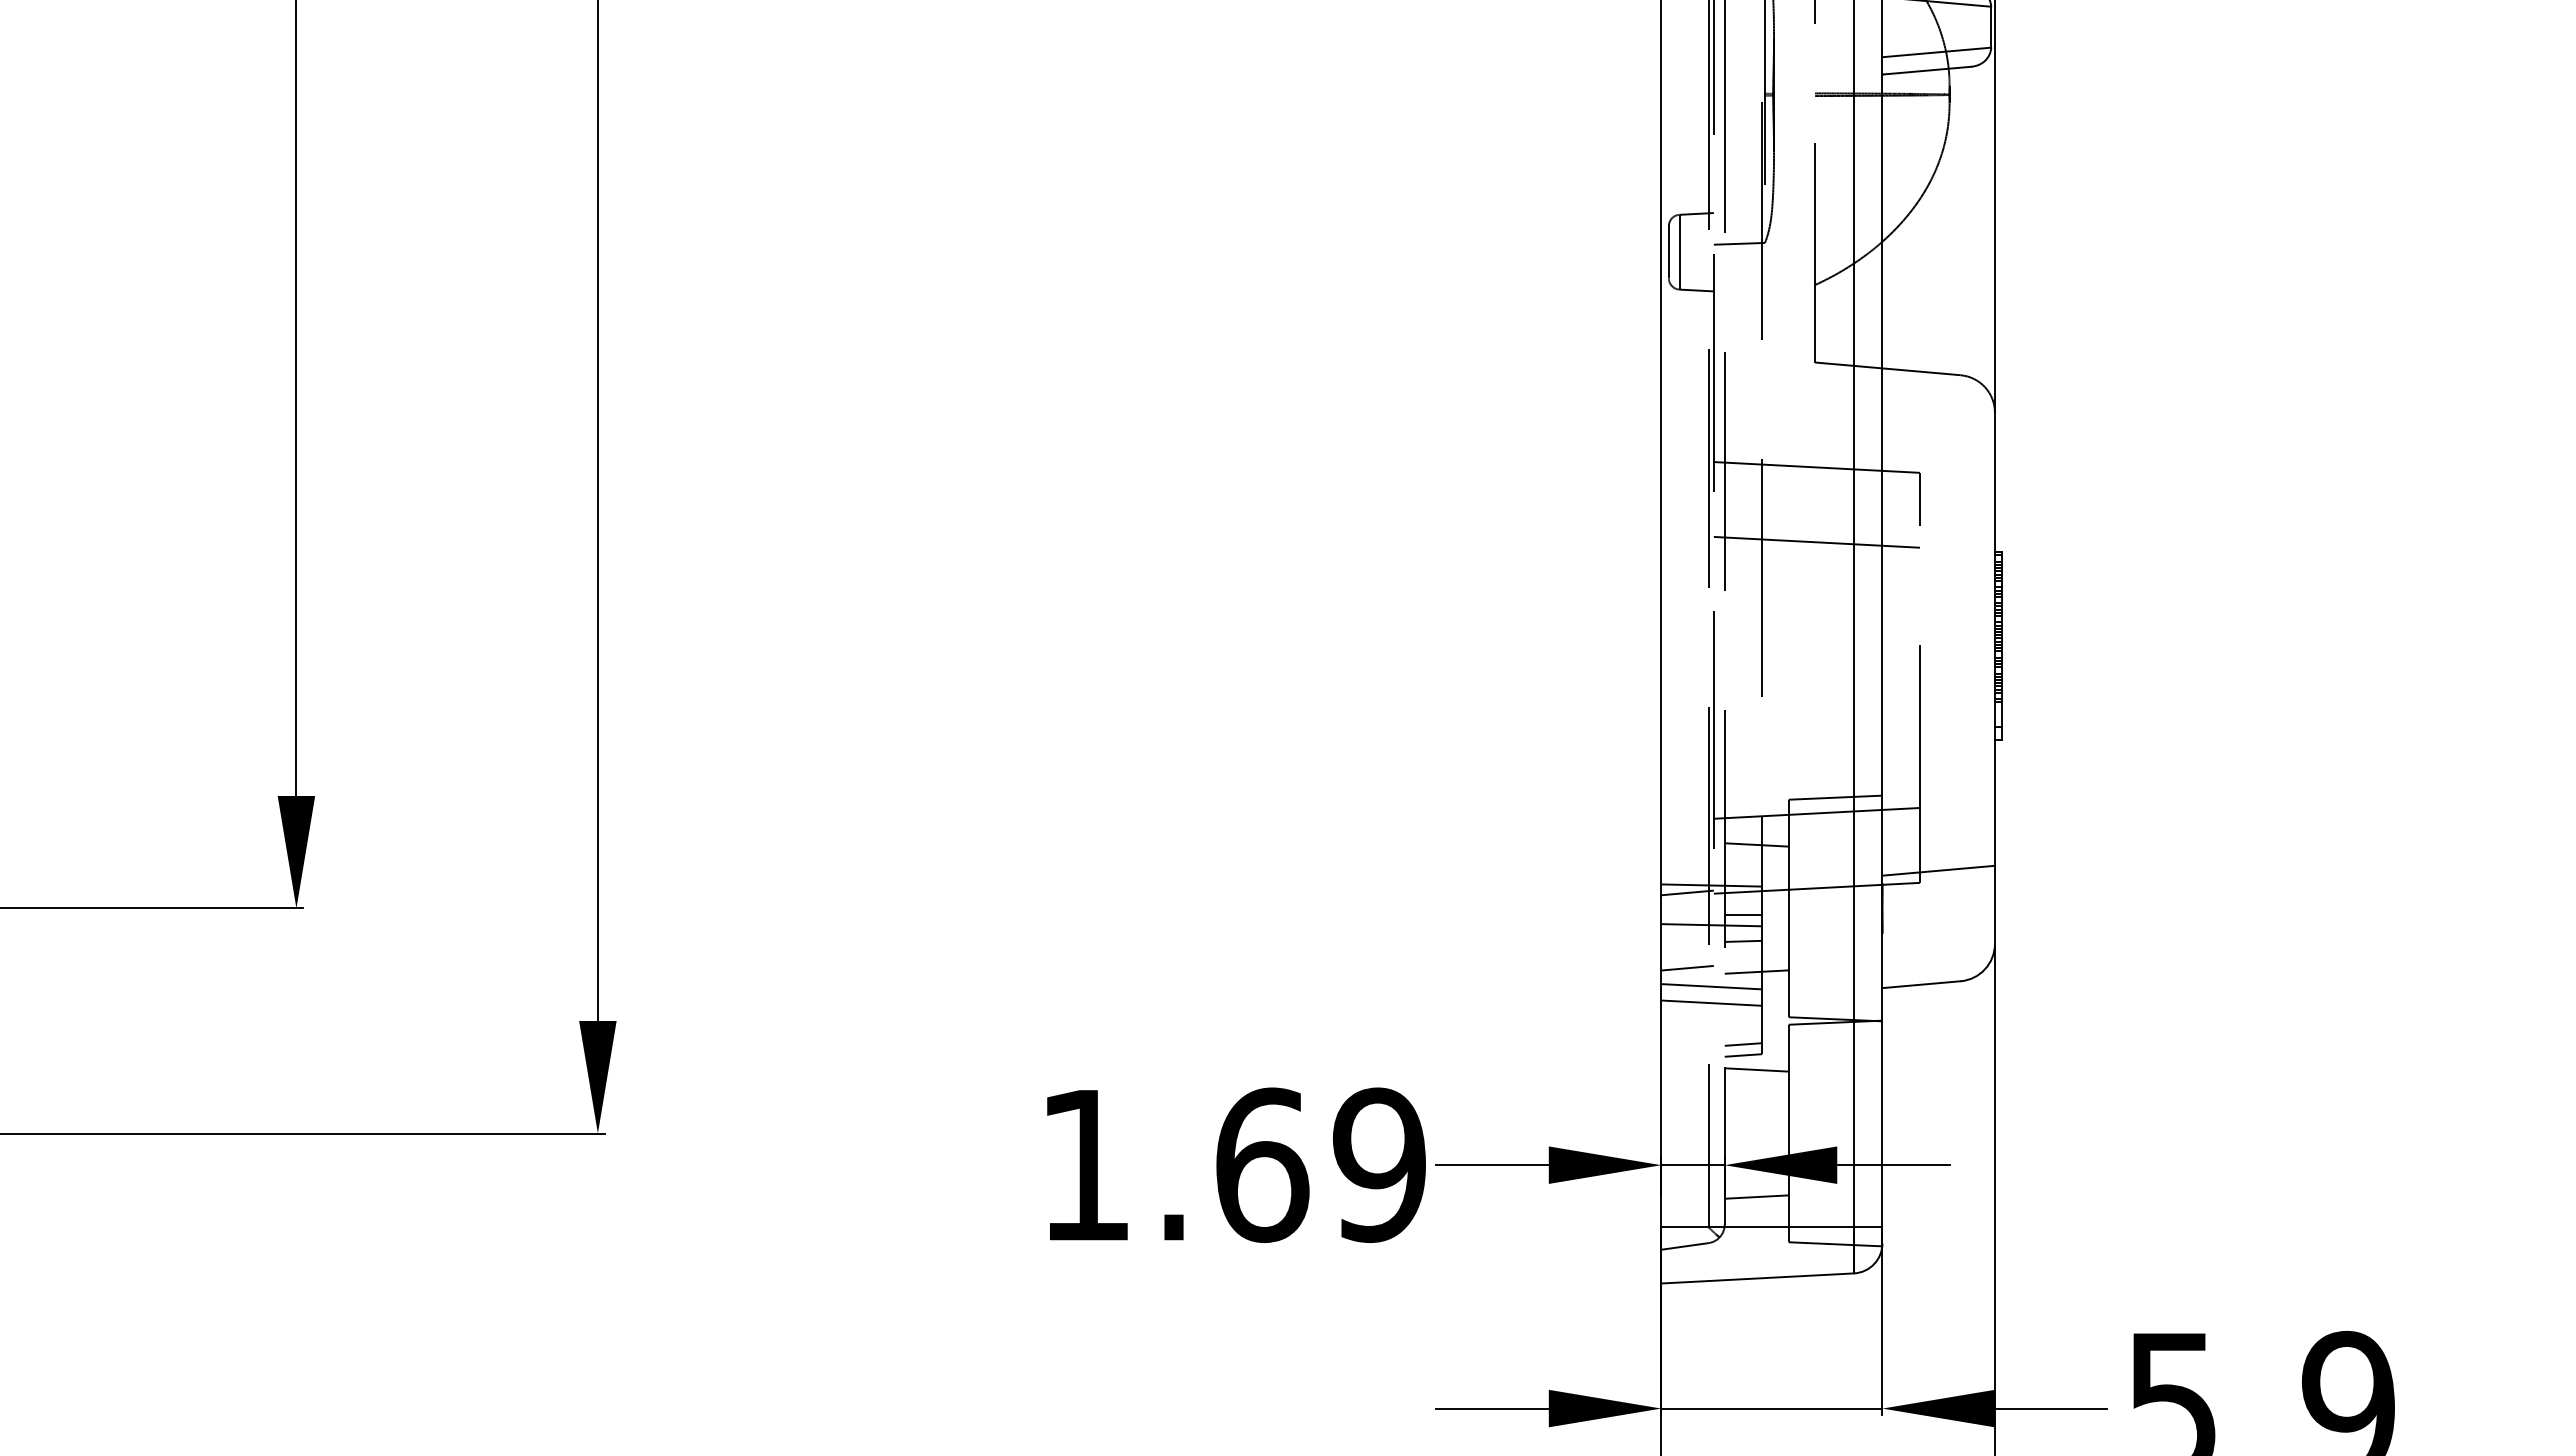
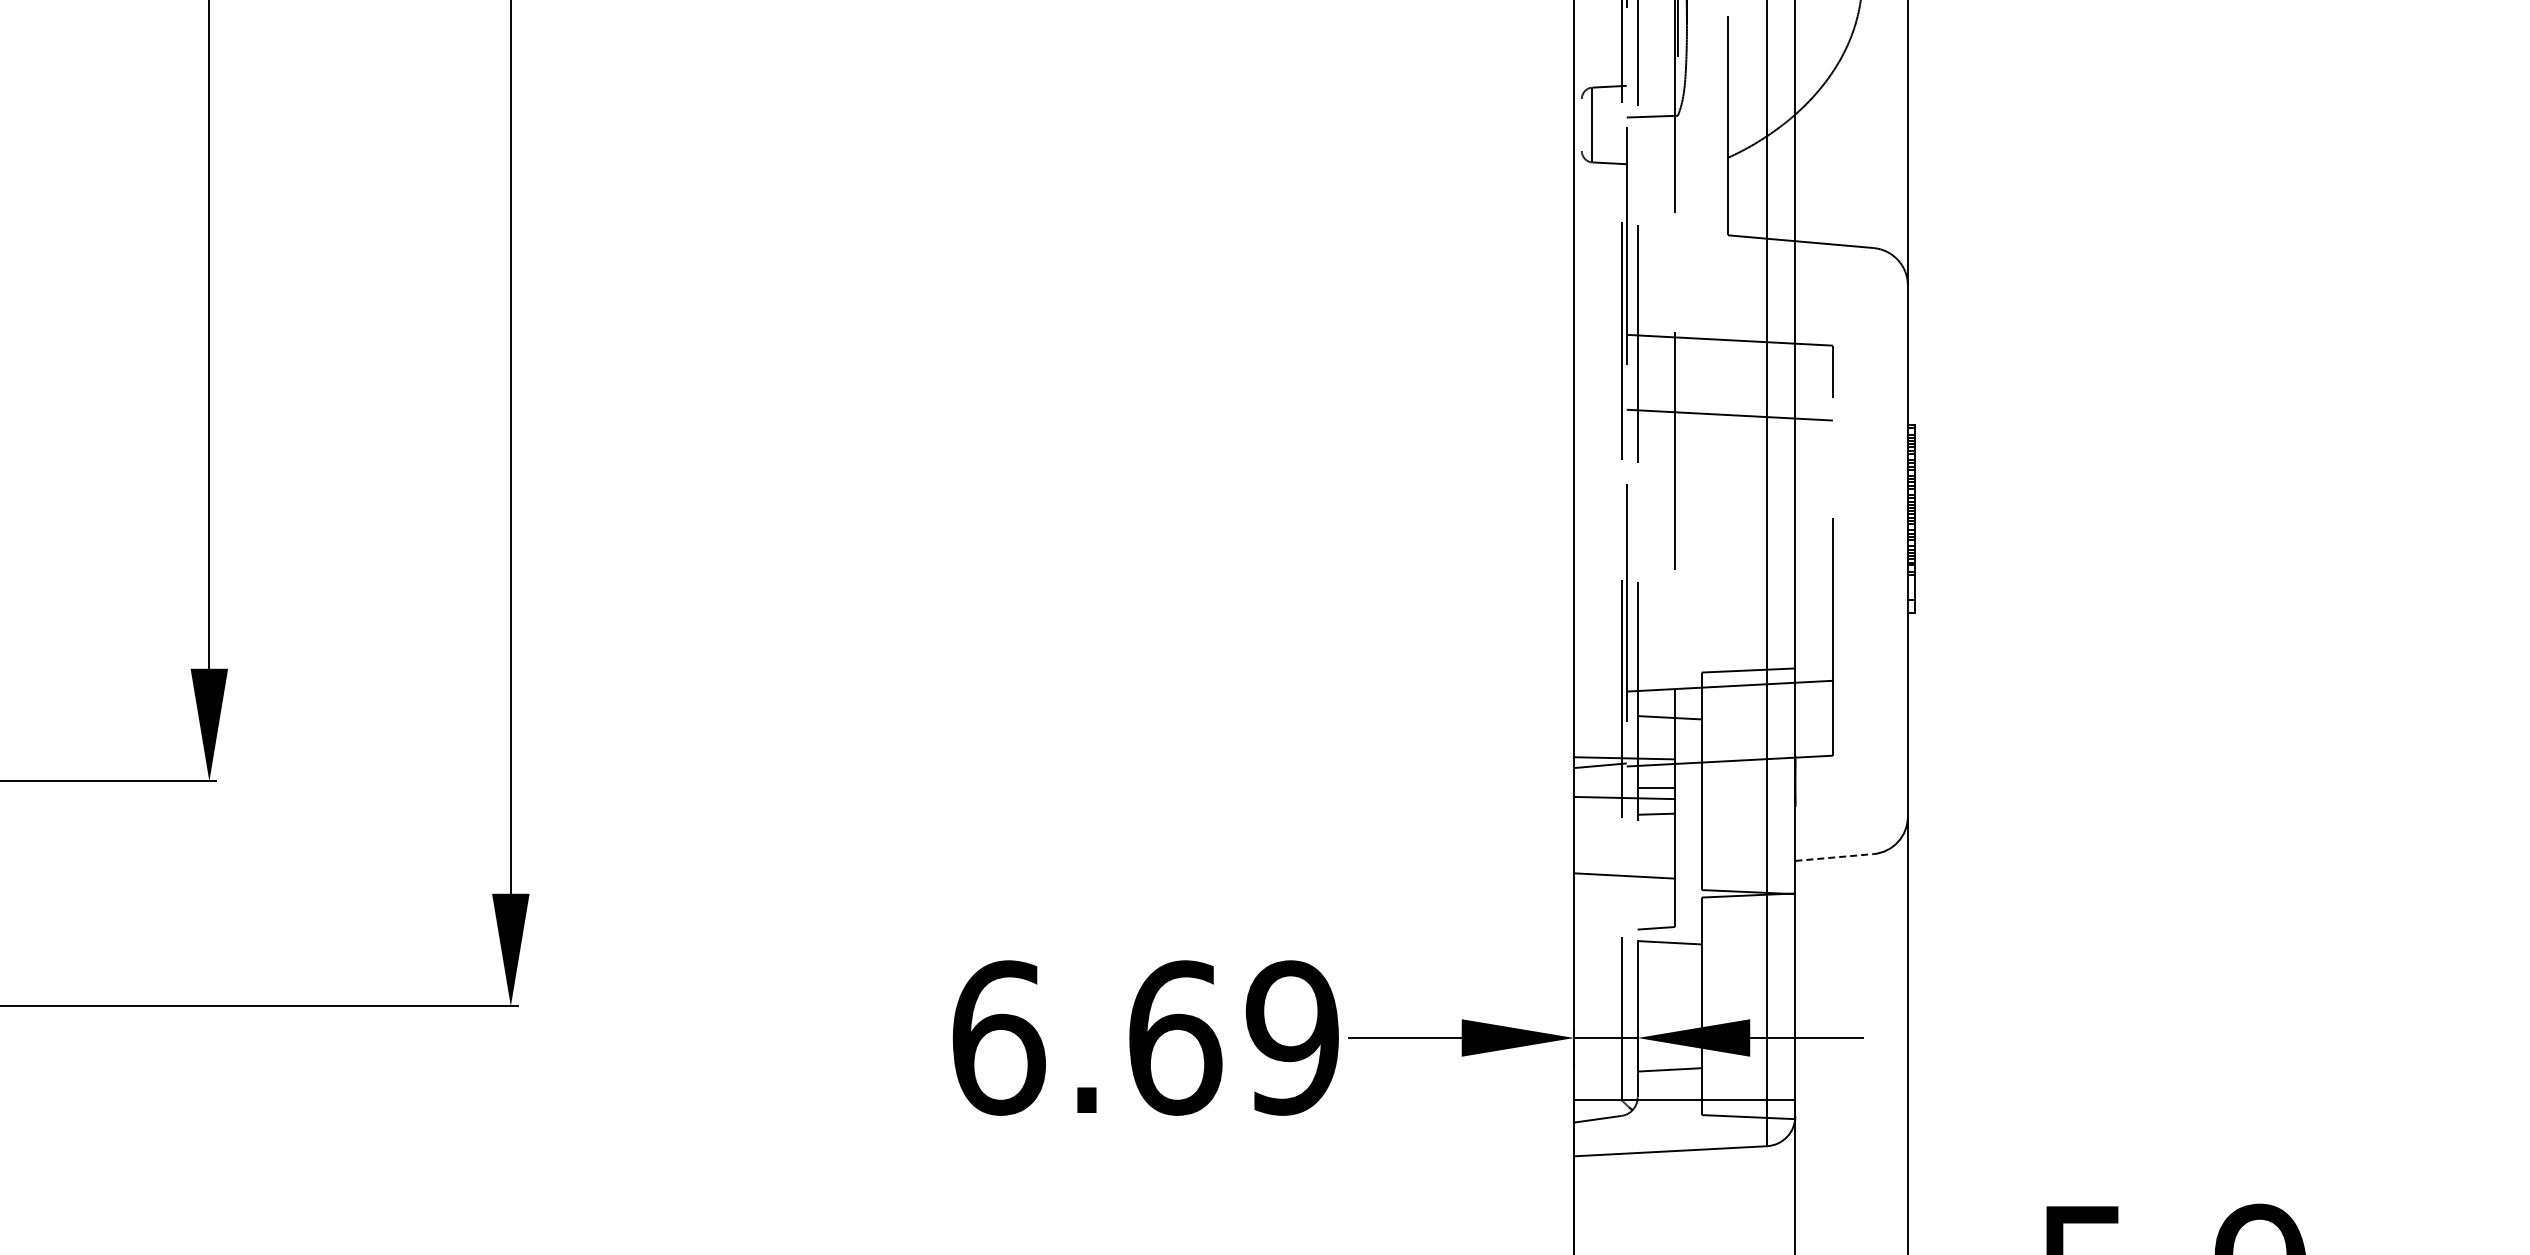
line: (1668, 252) -> (1581, 125), removed
line: (1938, 870) -> (1851, 743), removed
line: (1687, 967) -> (1600, 840), removed
line: (1756, 971) -> (1669, 844), removed
line: (1922, 984) -> (1835, 857), solid -> dashed
line: (1711, 986) -> (1624, 859), removed
line: (1743, 1044) -> (1656, 917), removed
text: (1086, 1164) -> (999, 1037), 1.69 -> 6.69

